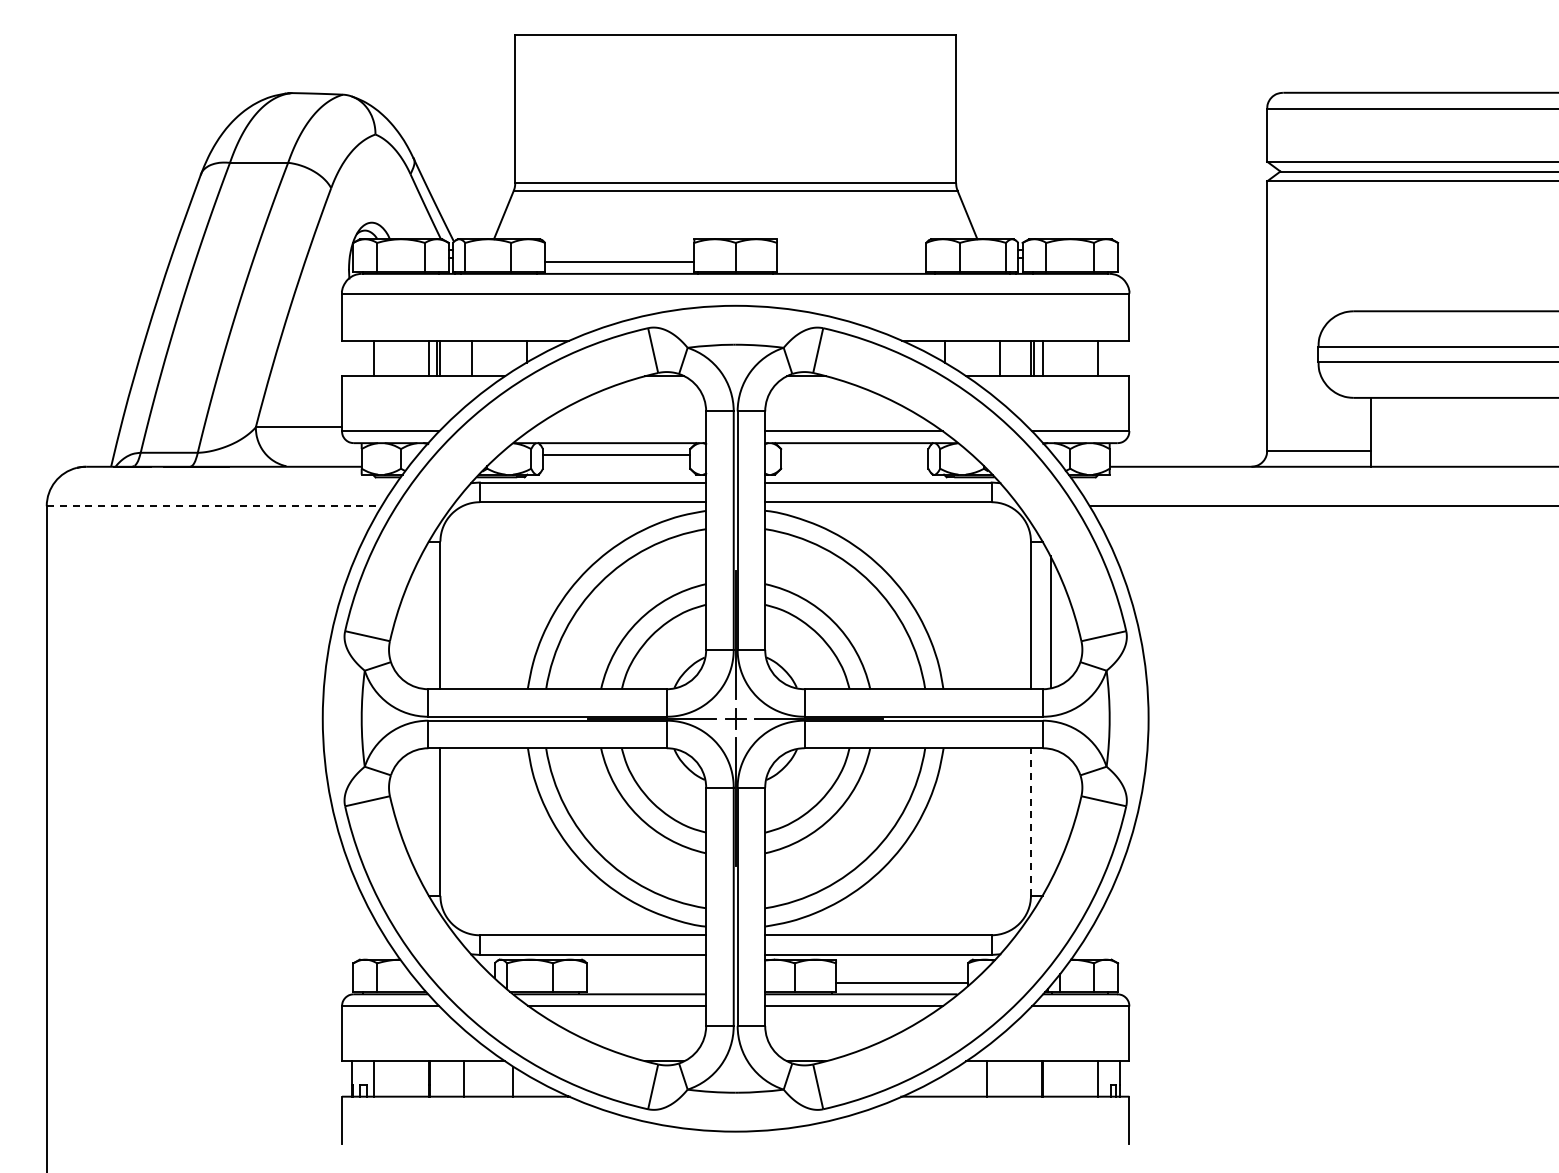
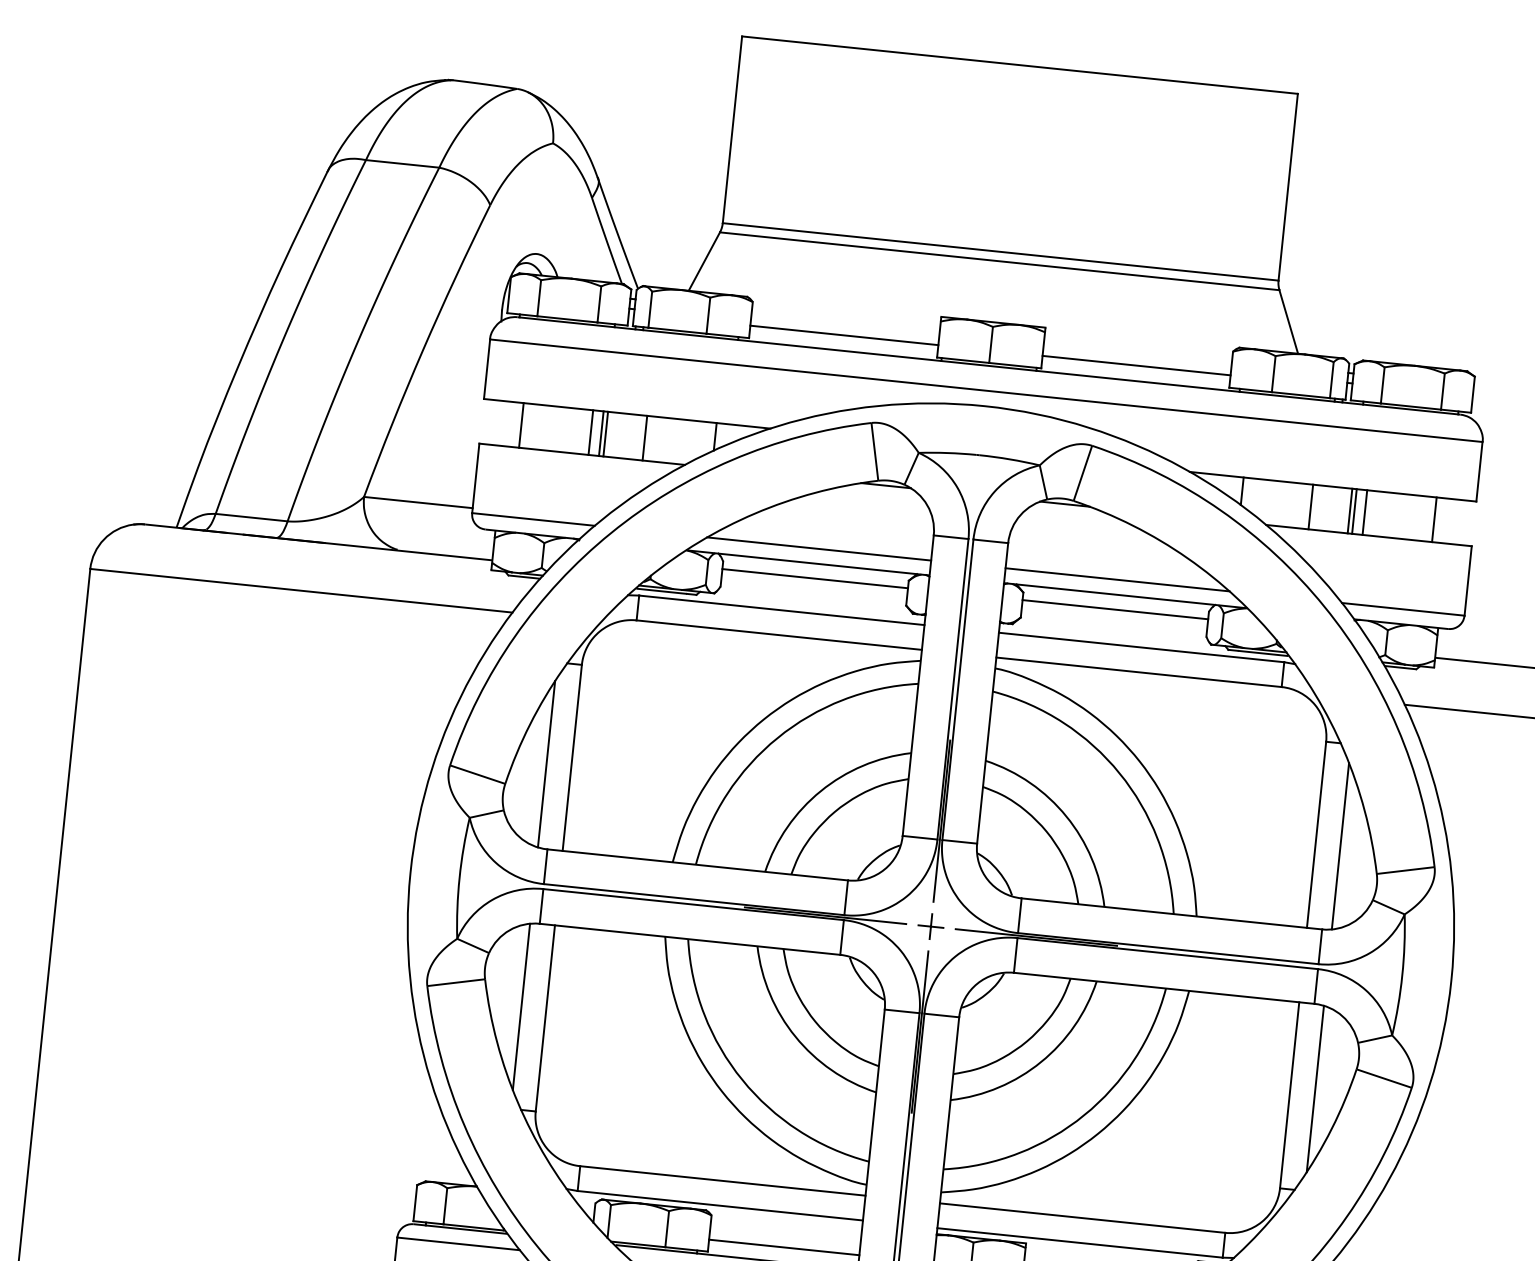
line: (851, 261) -> (1136, 365), added
line: (617, 431) -> (819, 549), added
line: (854, 454) -> (1115, 609), added
line: (214, 506) -> (301, 591), dashed -> solid
line: (420, 622) -> (546, 764), added
line: (420, 815) -> (521, 1007), added
line: (1050, 815) -> (1315, 1089), added
line: (1030, 822) -> (1289, 1095), dashed -> solid
line: (646, 982) -> (784, 1247), added

